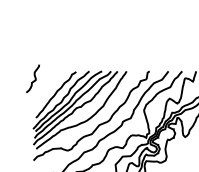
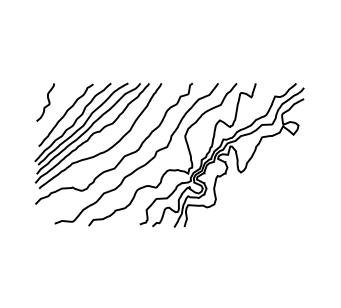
curve: (34, 80) -> (47, 104), moved

